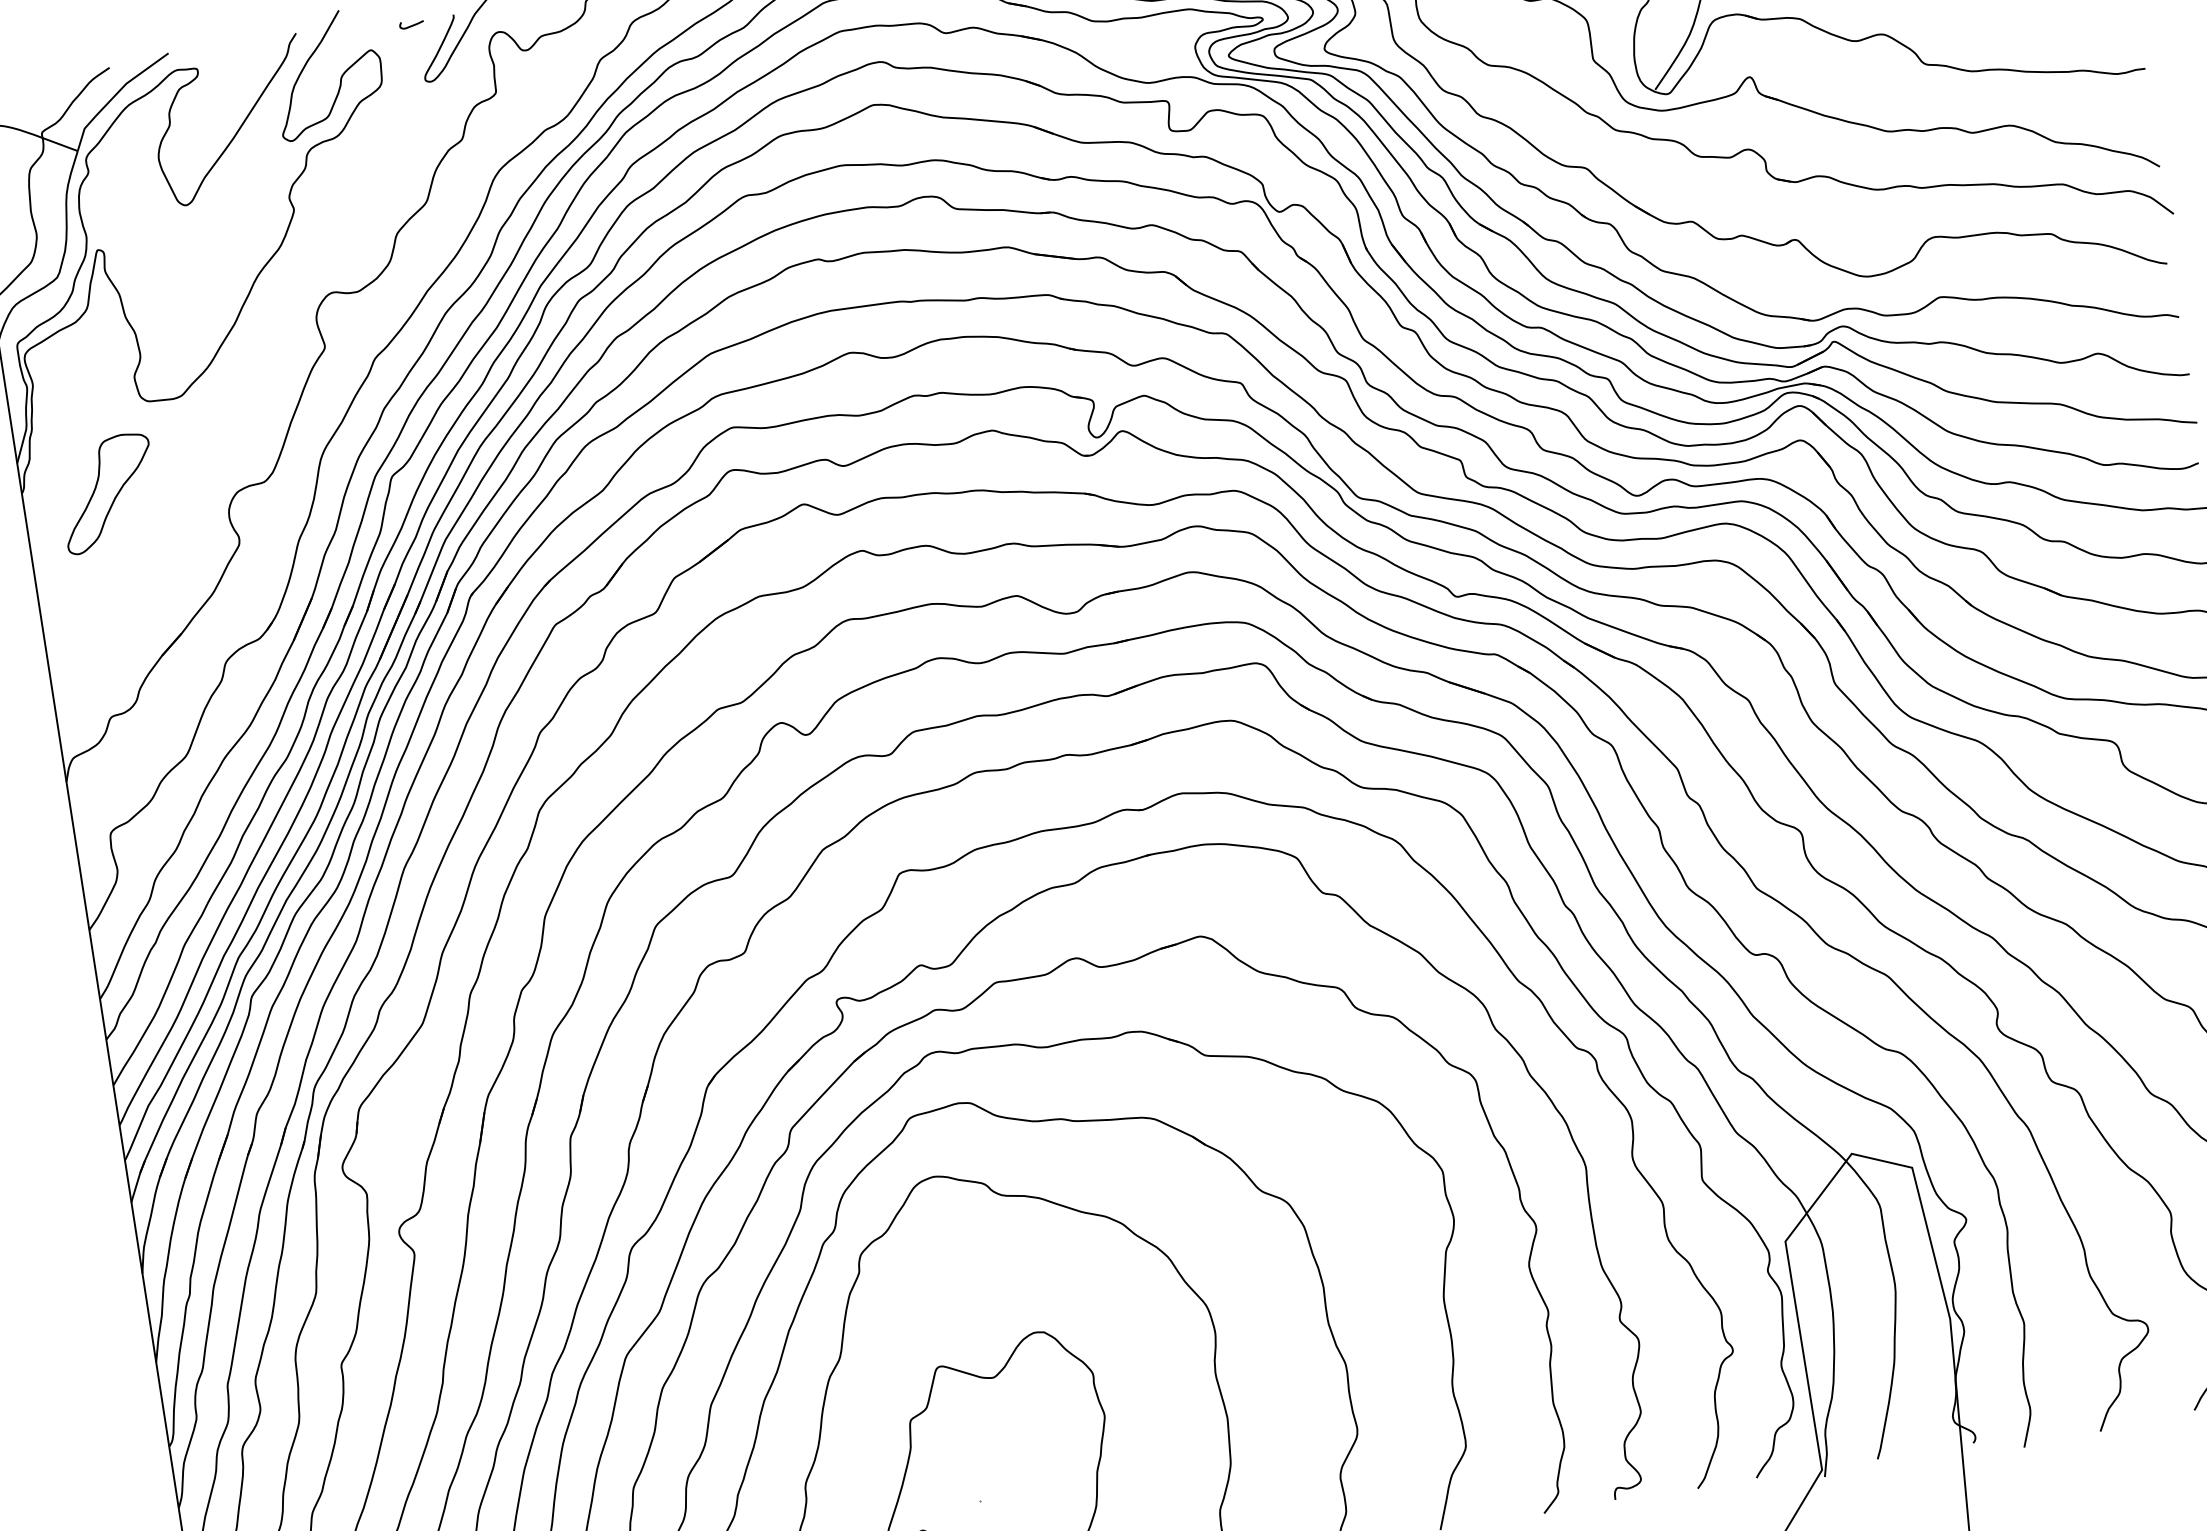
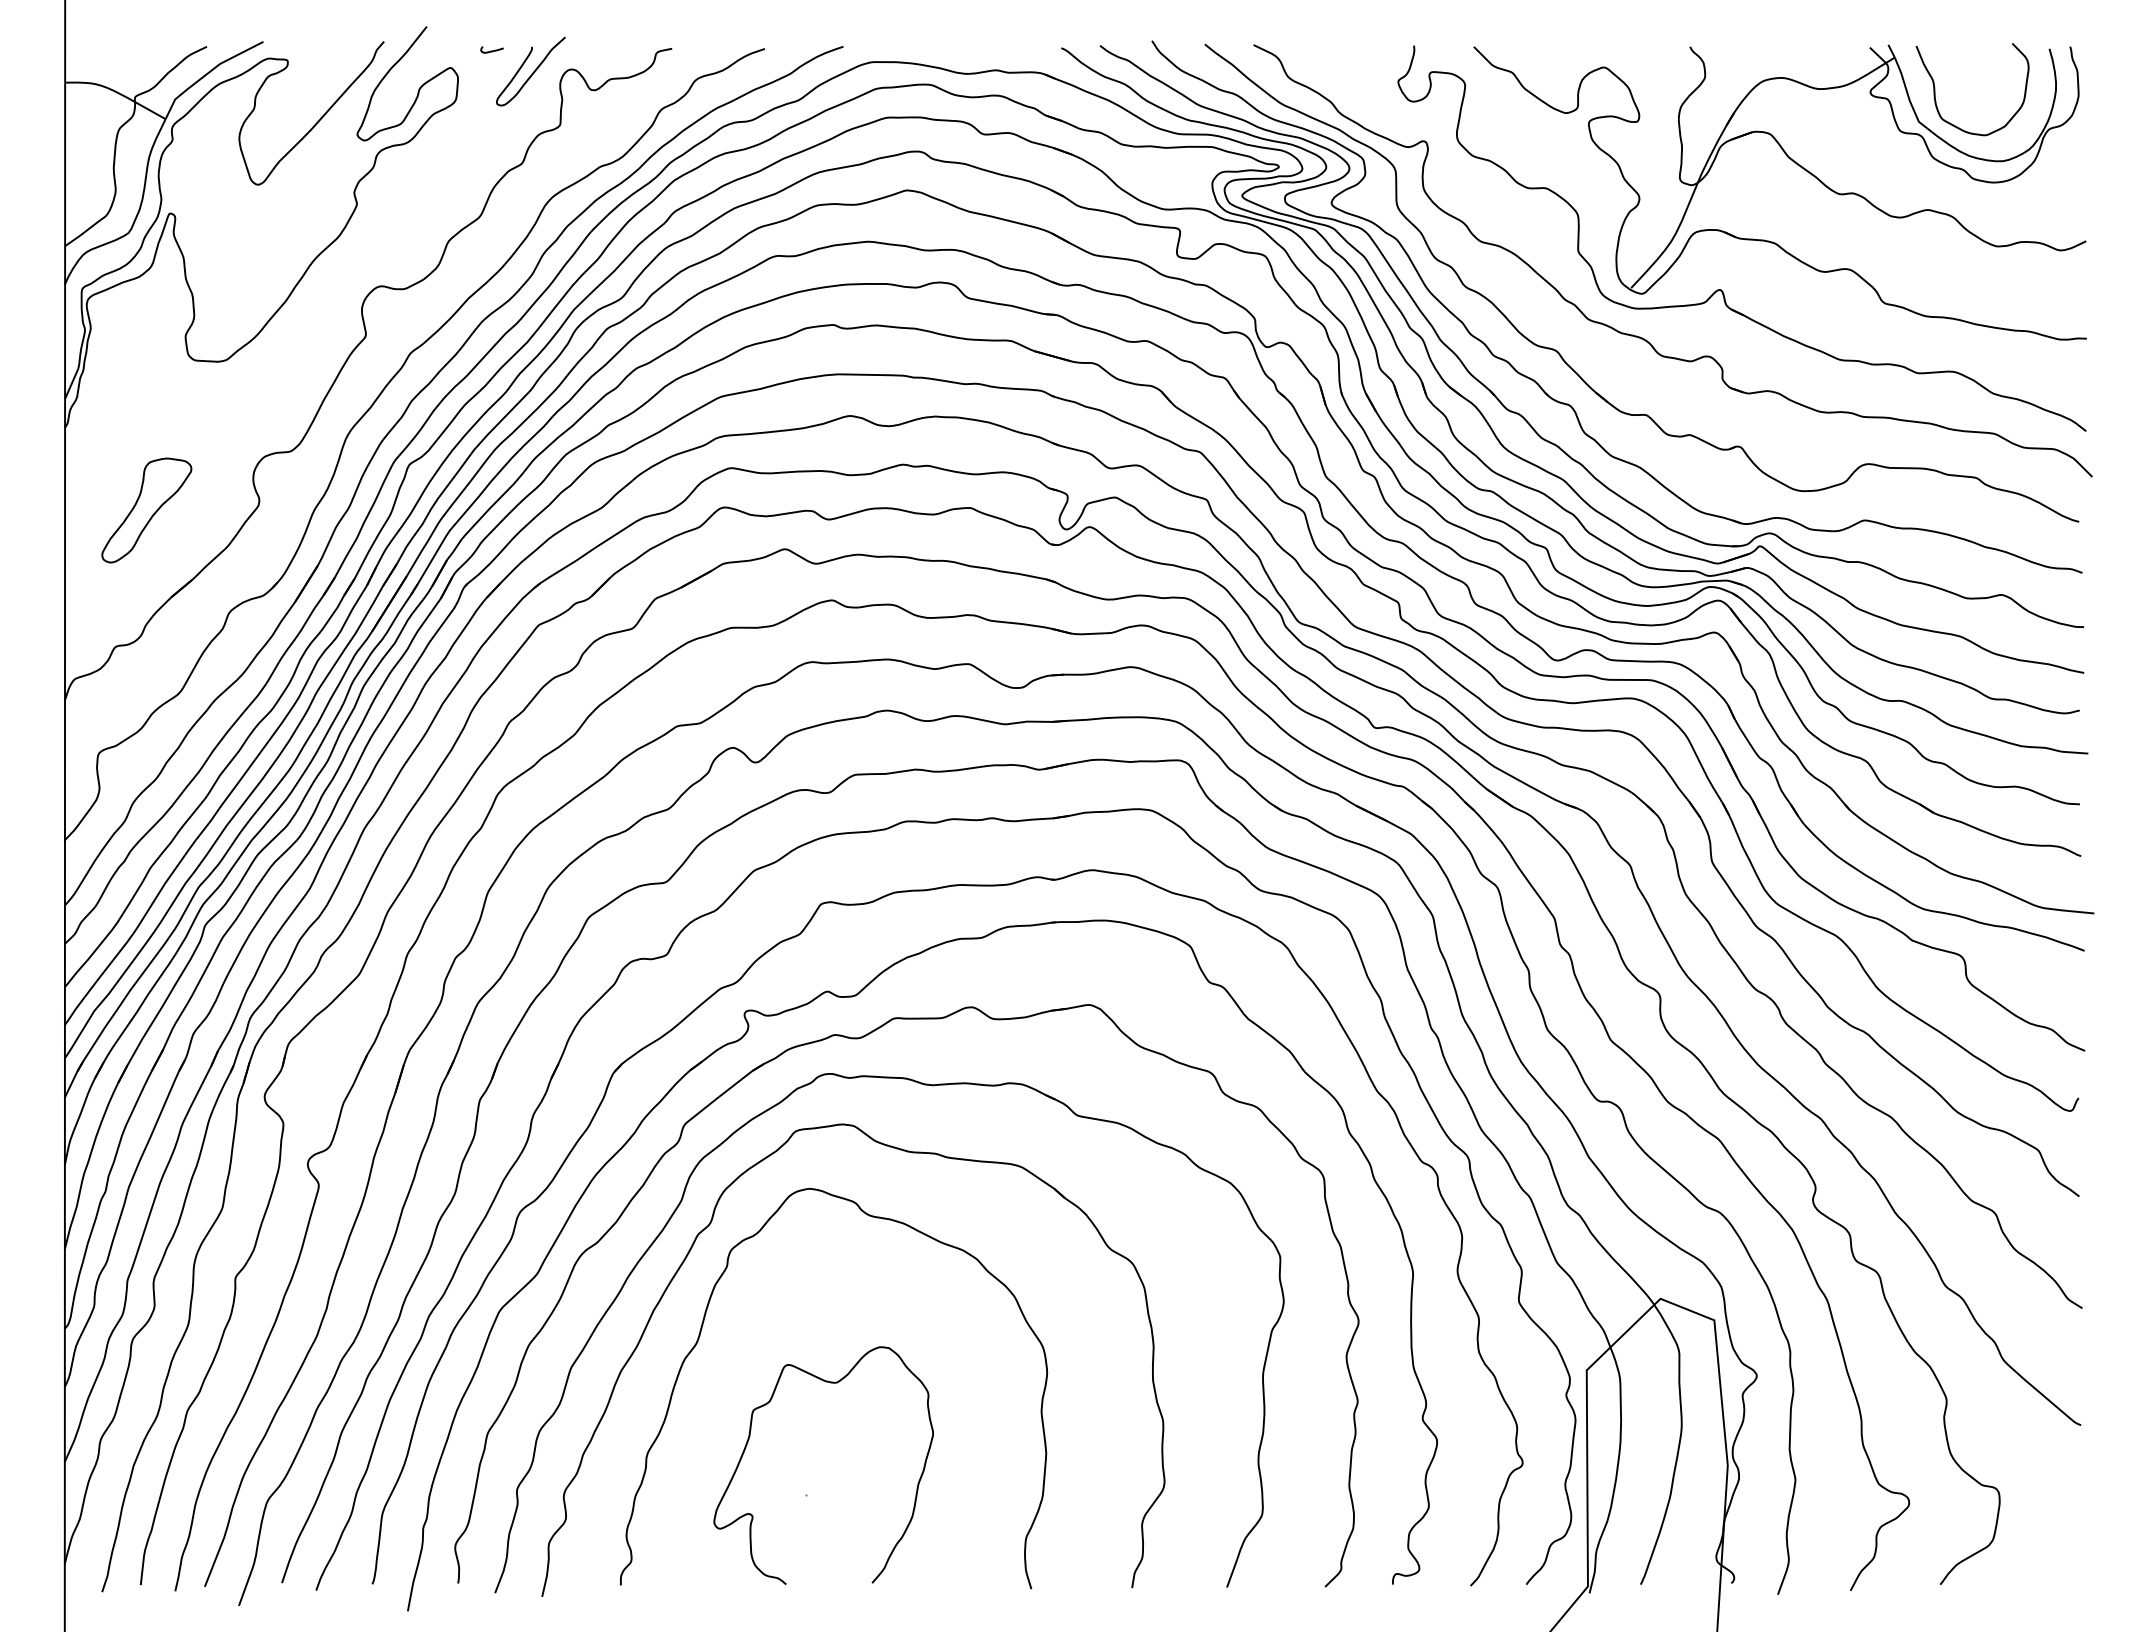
part: (107, 493) -> (146, 510), moved

